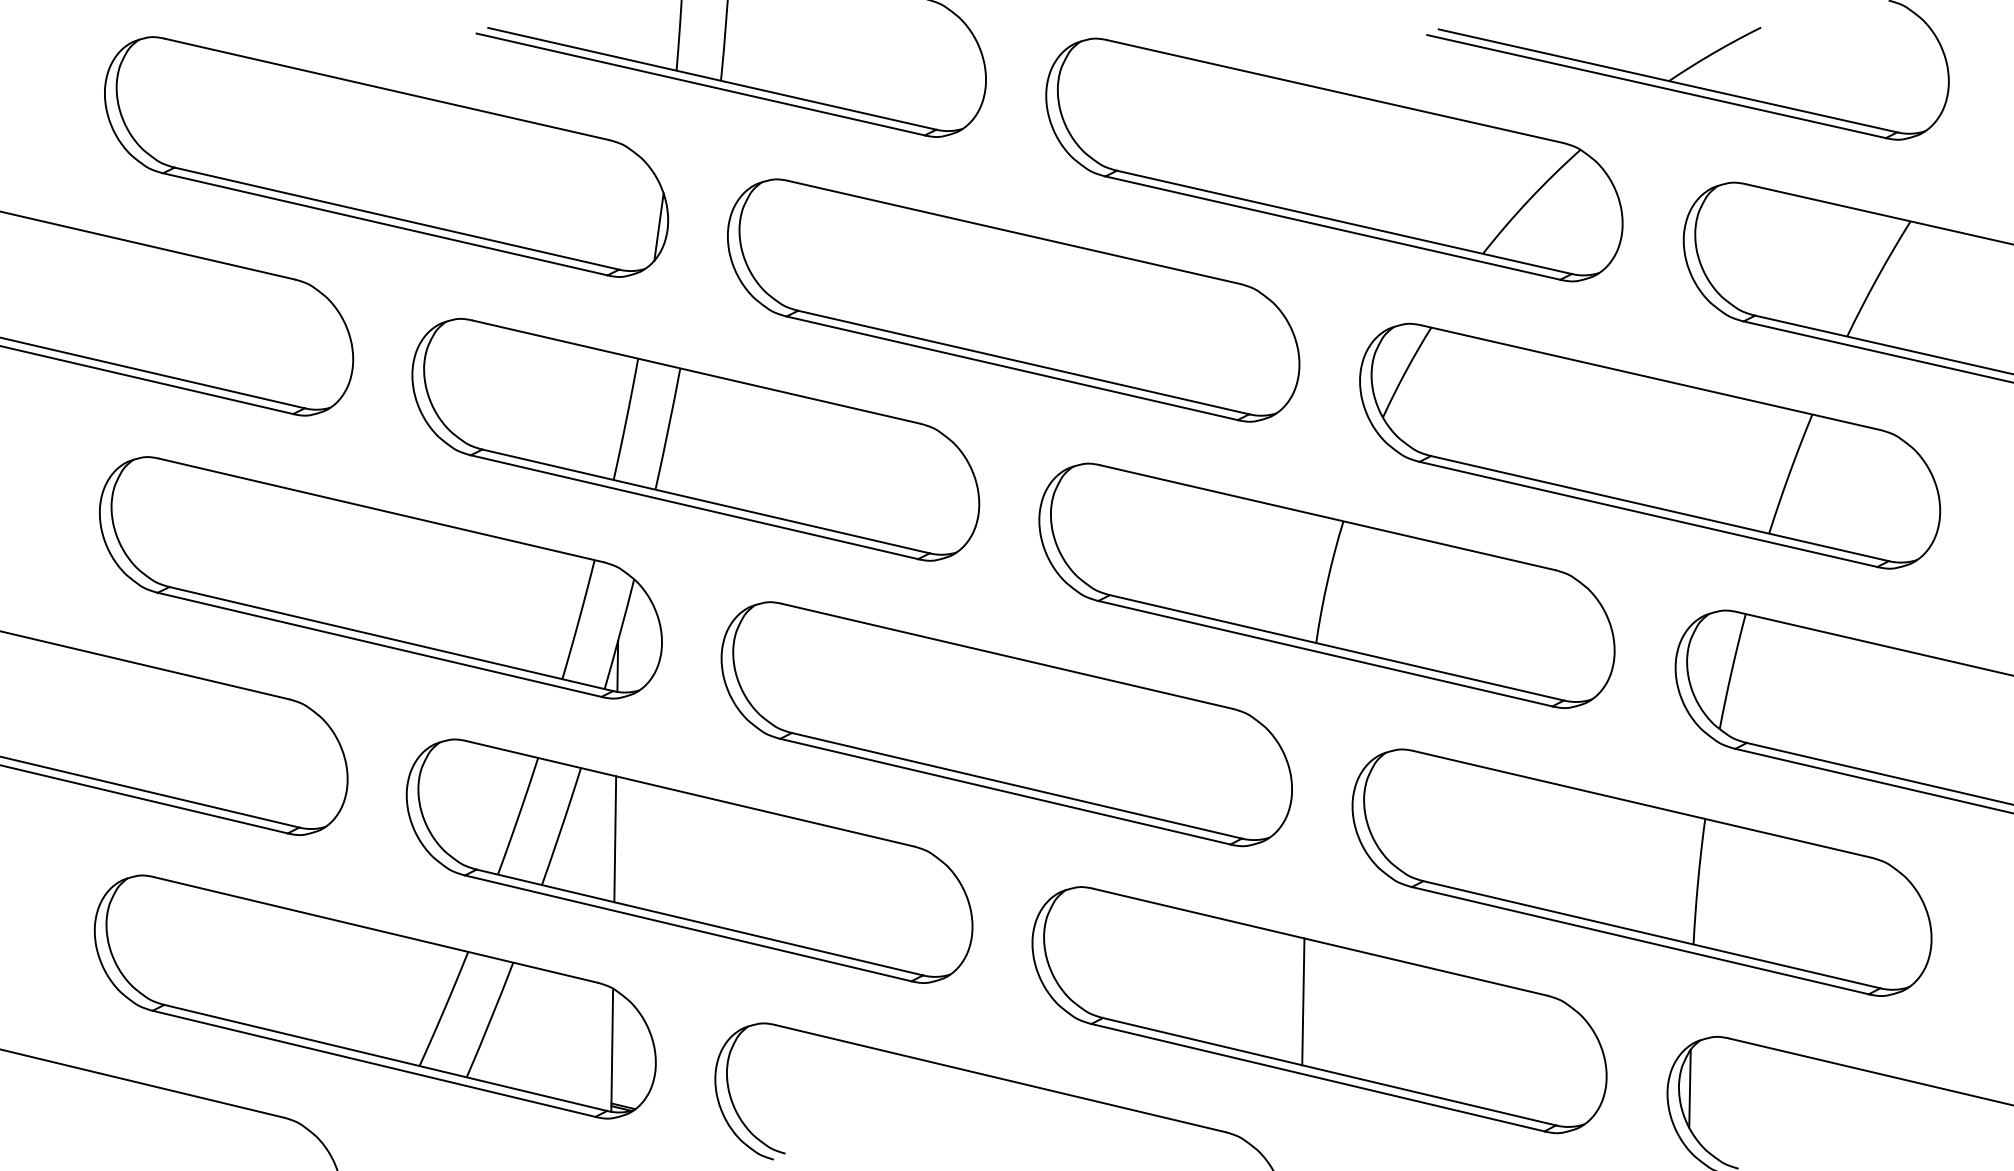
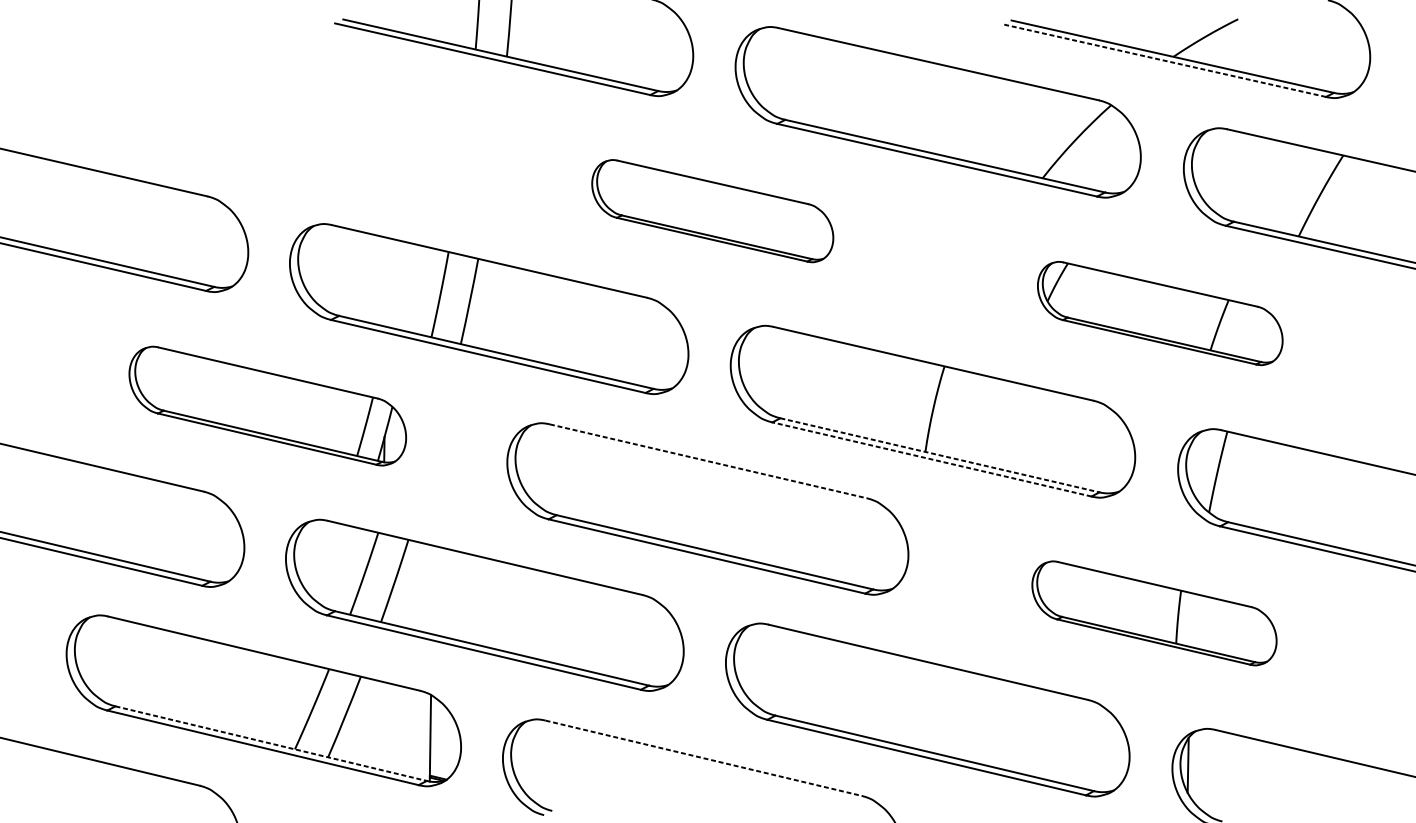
line: (1656, 86) -> (1164, 60), solid -> dashed
part: (386, 156) -> (271, 109), removed
part: (1013, 300) -> (712, 211), size x0.6
part: (1650, 445) -> (1160, 313), size x0.6
part: (380, 577) -> (267, 405), size x0.7
line: (1337, 647) -> (940, 455), solid -> dashed
line: (1324, 653) -> (931, 459), solid -> dashed
line: (1008, 656) -> (709, 461), solid -> dashed
line: (615, 839) -> (432, 590), removed
part: (1641, 872) -> (1154, 613), size x0.6
line: (1303, 1001) -> (916, 703), removed
line: (385, 1057) -> (271, 743), solid -> dashed
line: (1001, 1078) -> (704, 758), solid -> dashed

